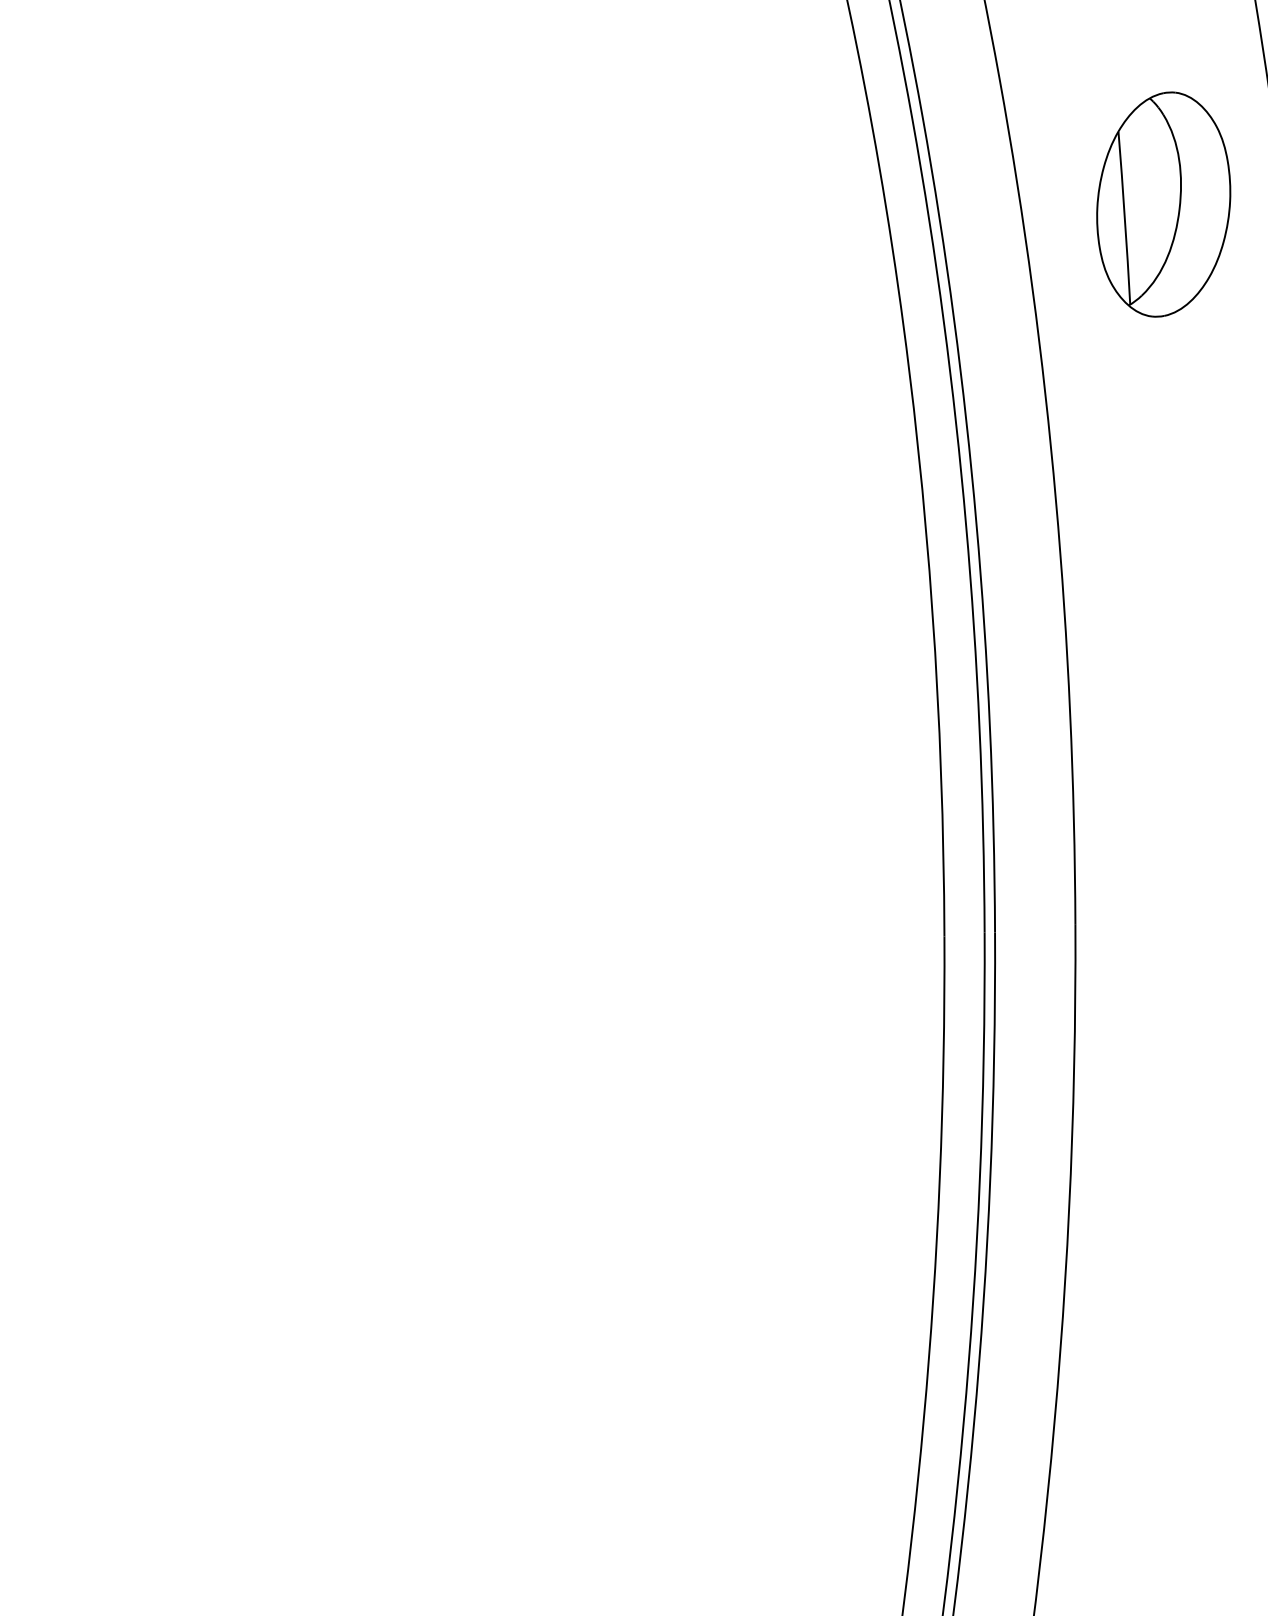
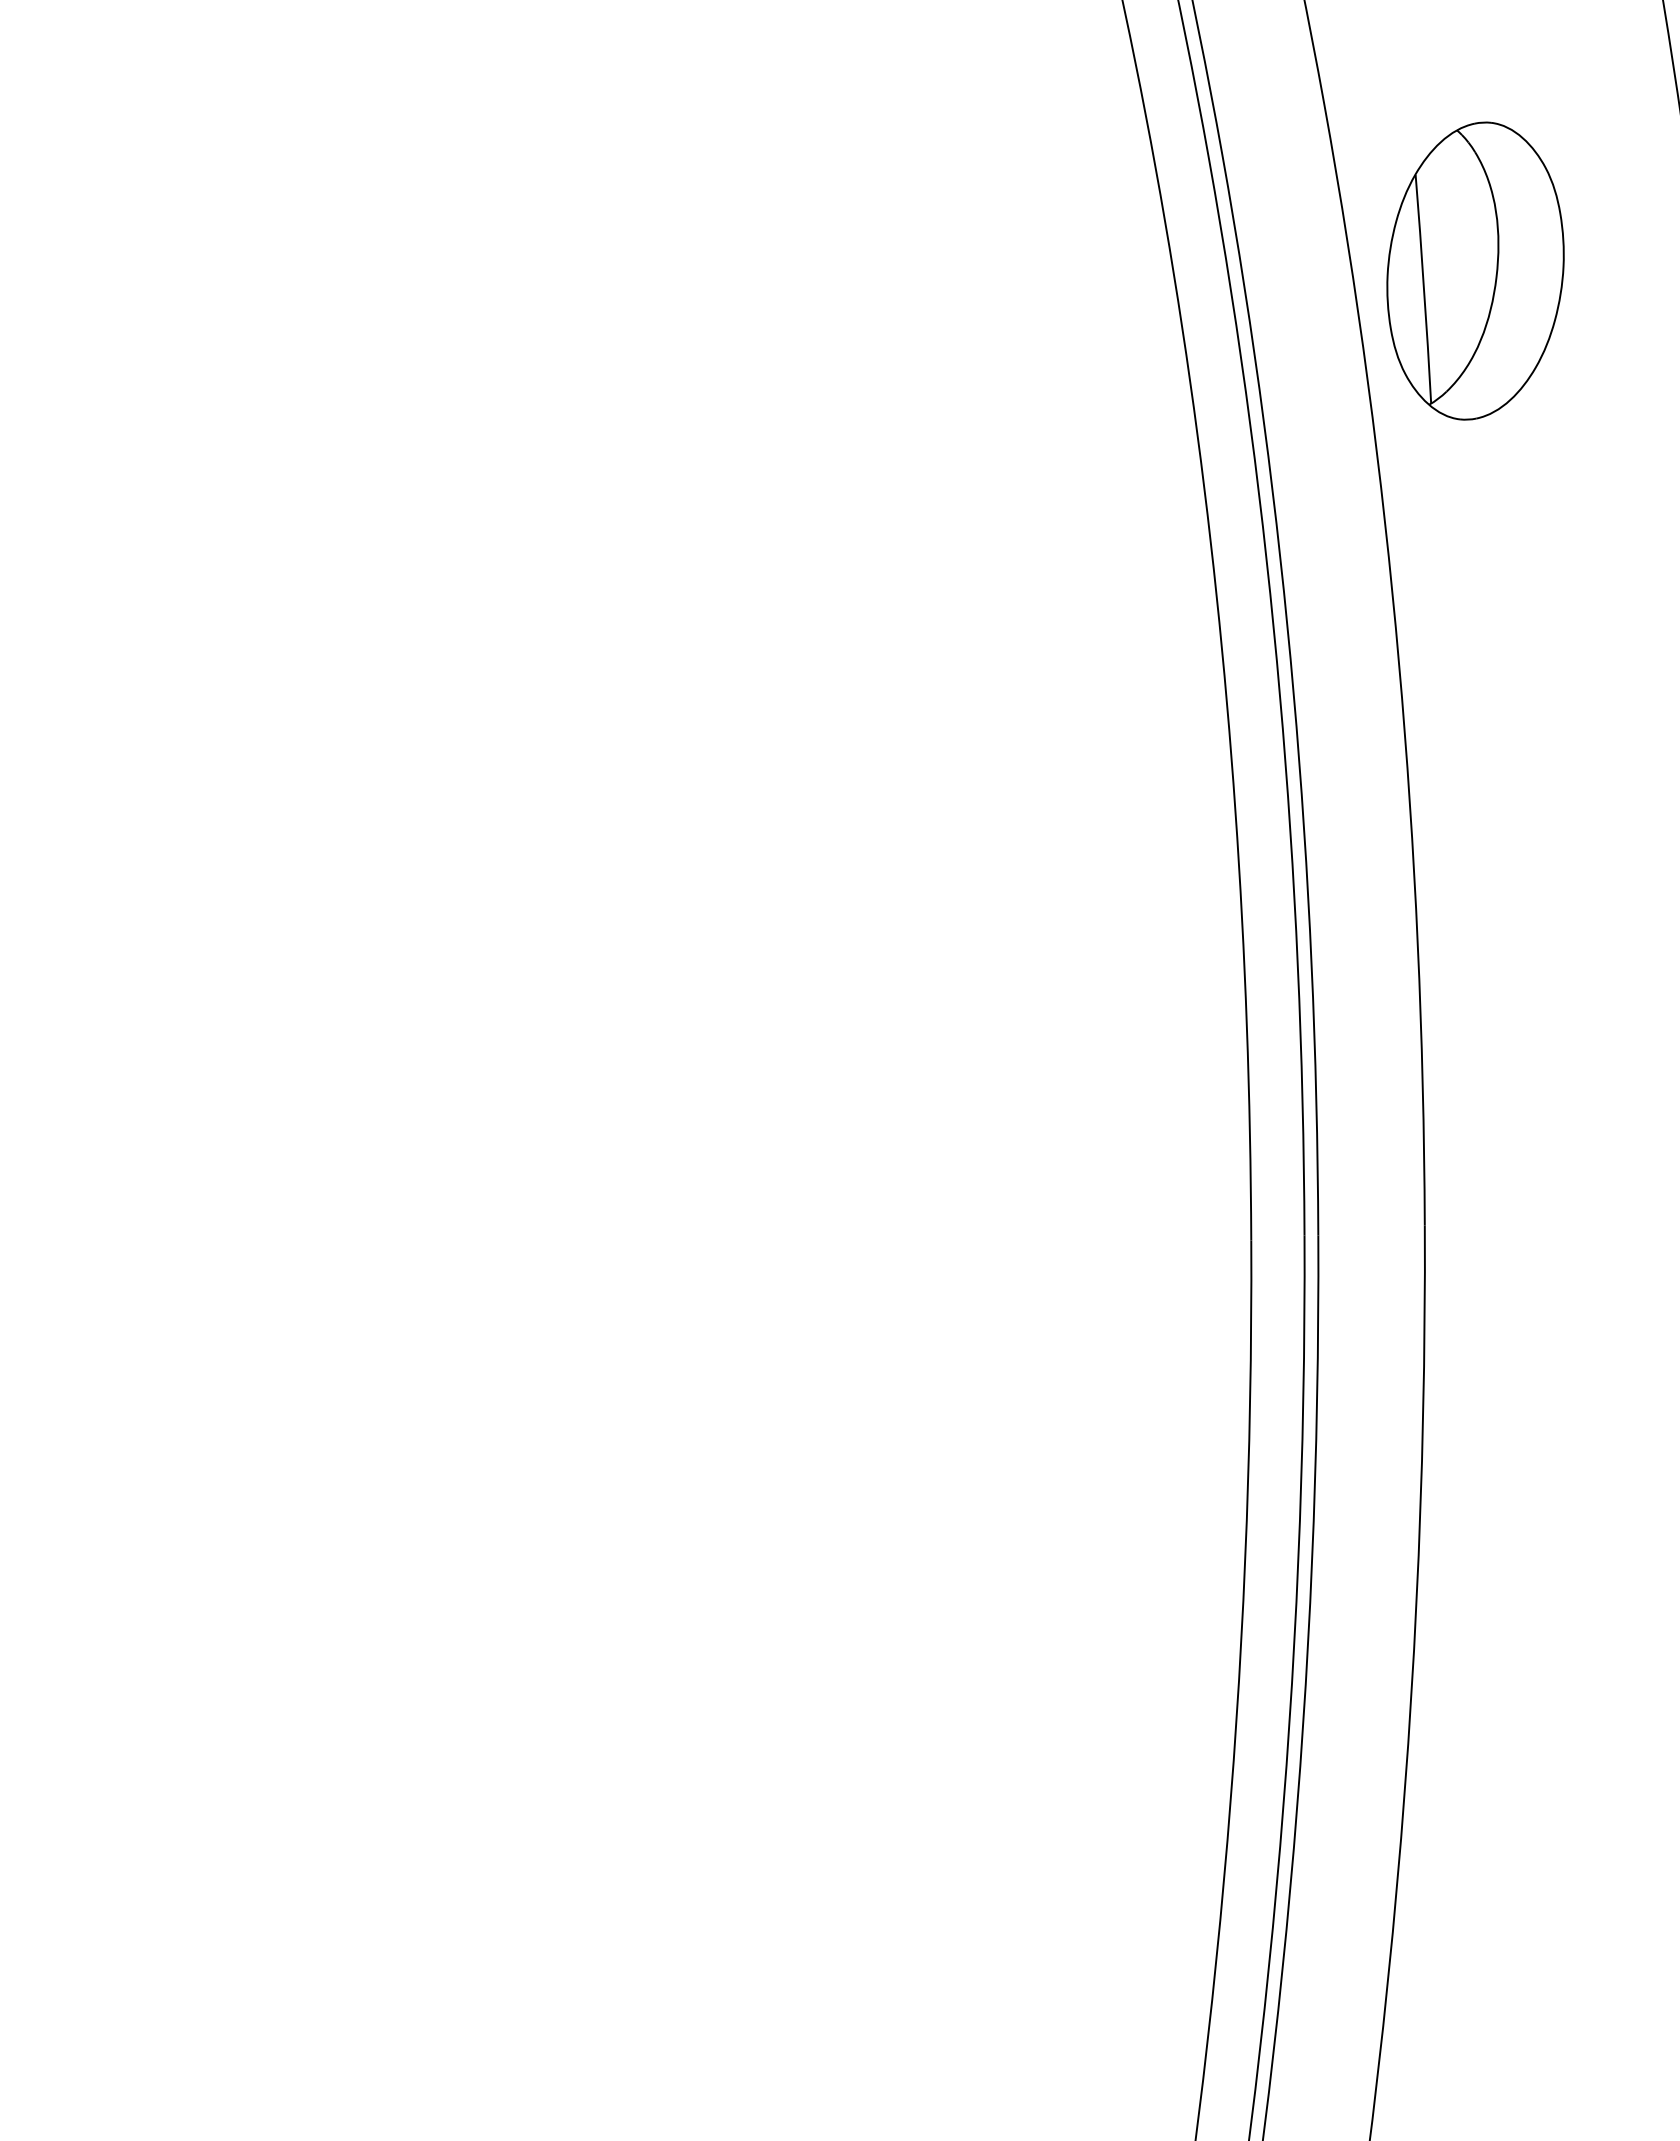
part: (1163, 204) -> (1475, 270), moved

